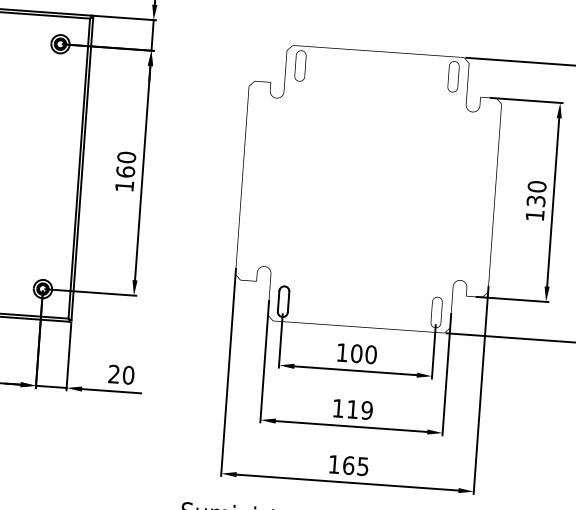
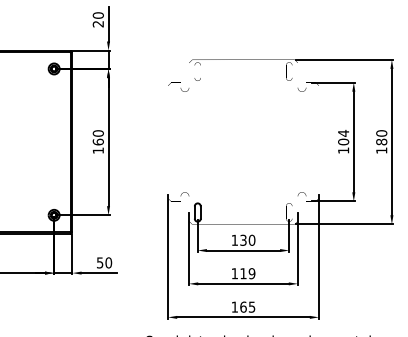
text: (536, 193) -> (343, 137), 130 -> 104
text: (356, 352) -> (243, 239), 100 -> 130
text: (114, 373) -> (100, 262), 20 -> 50

